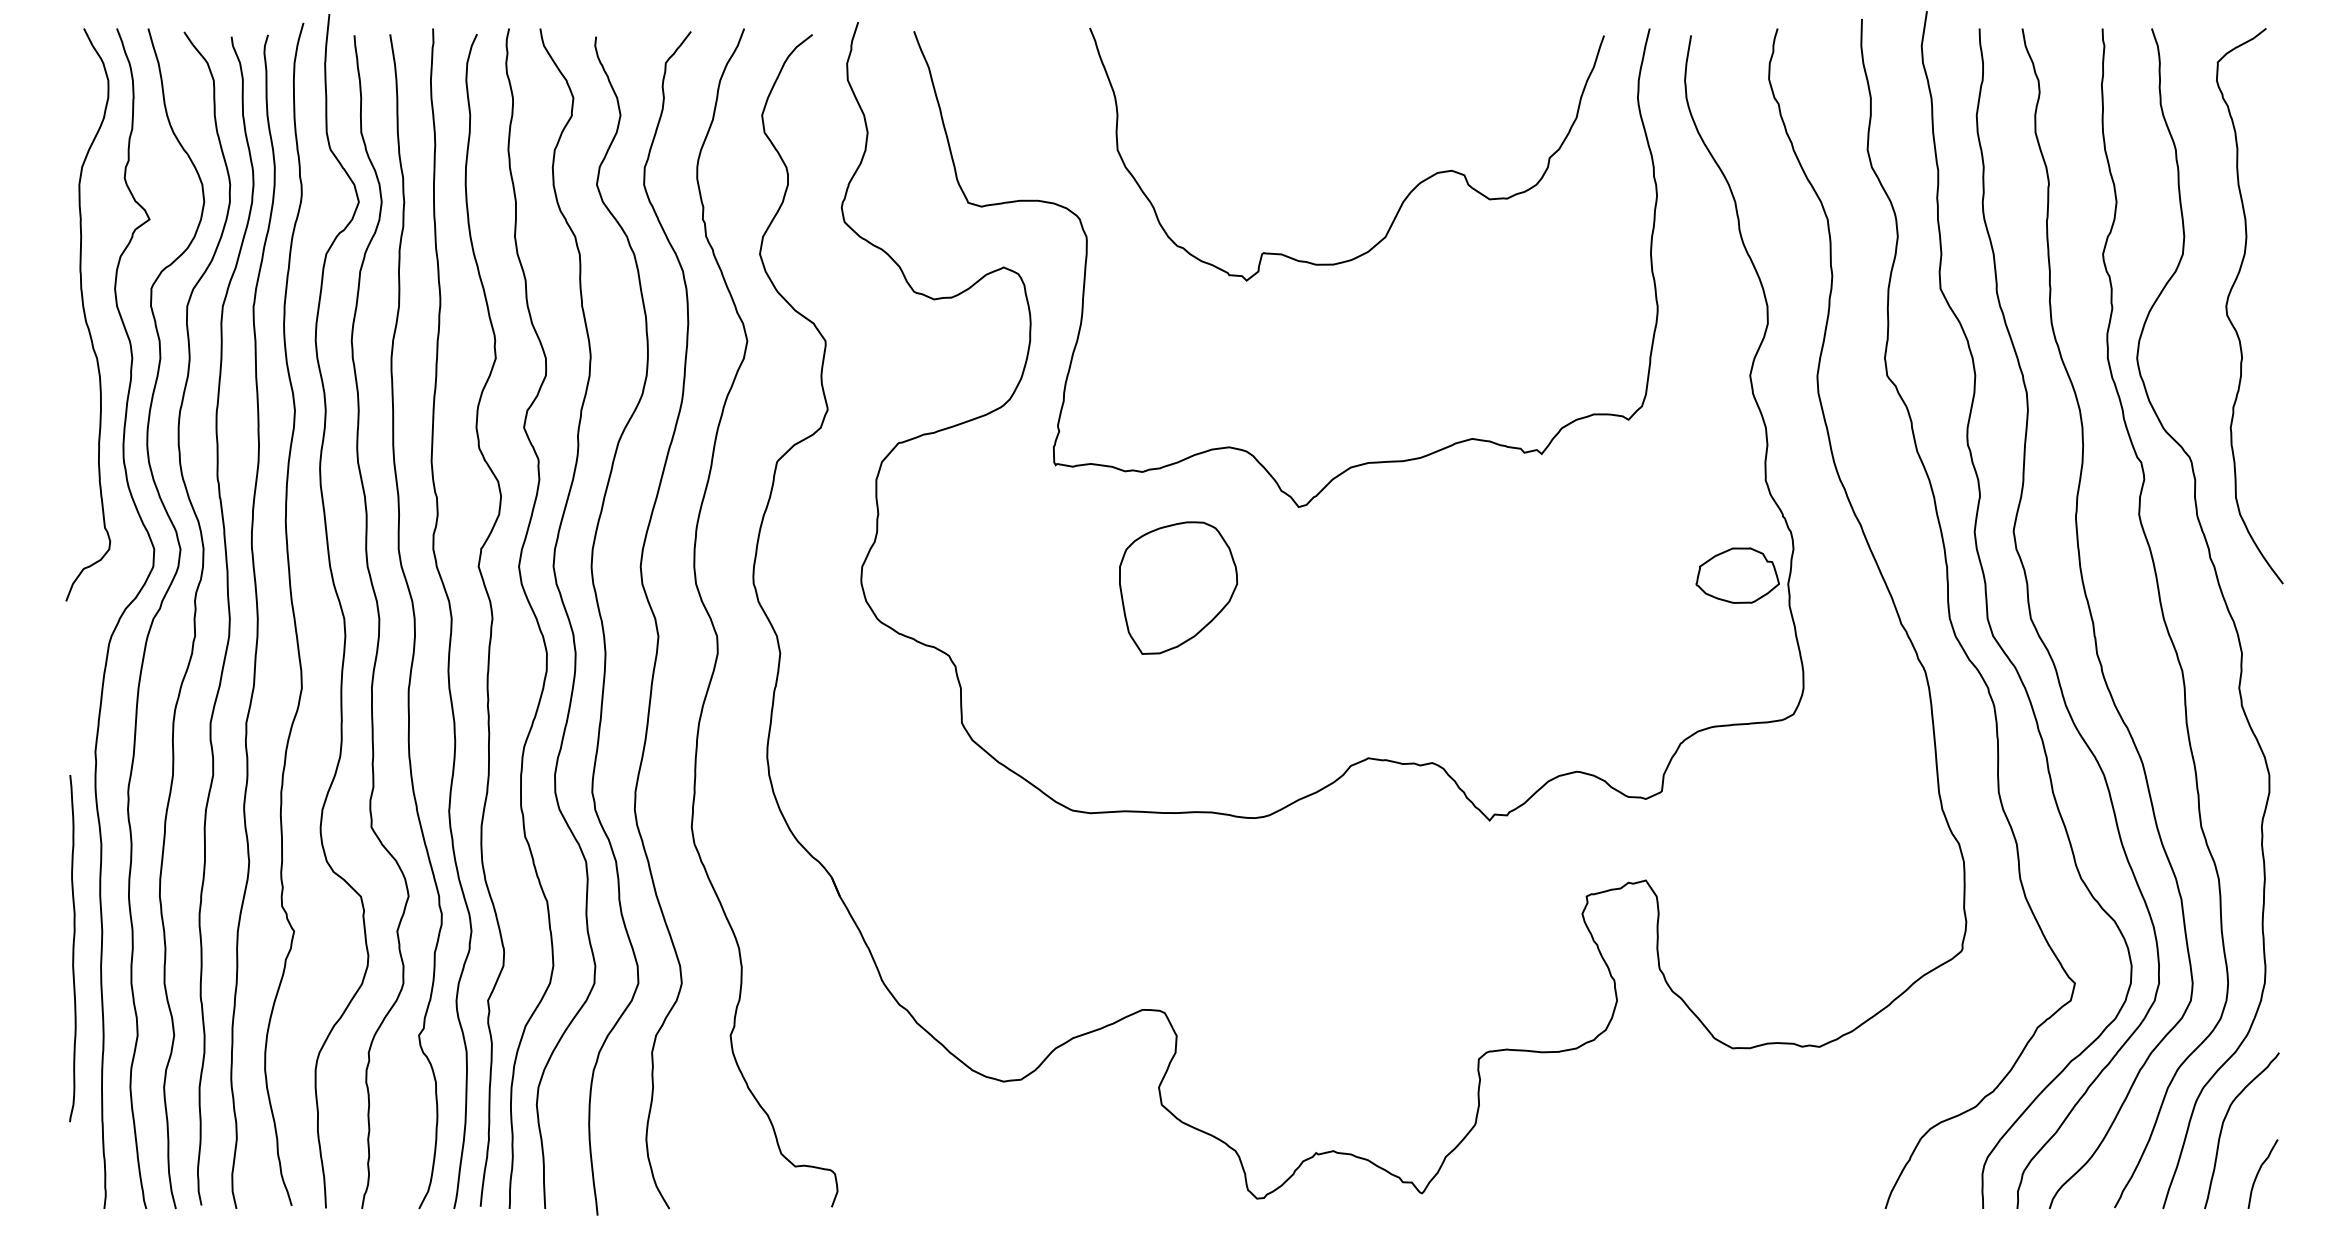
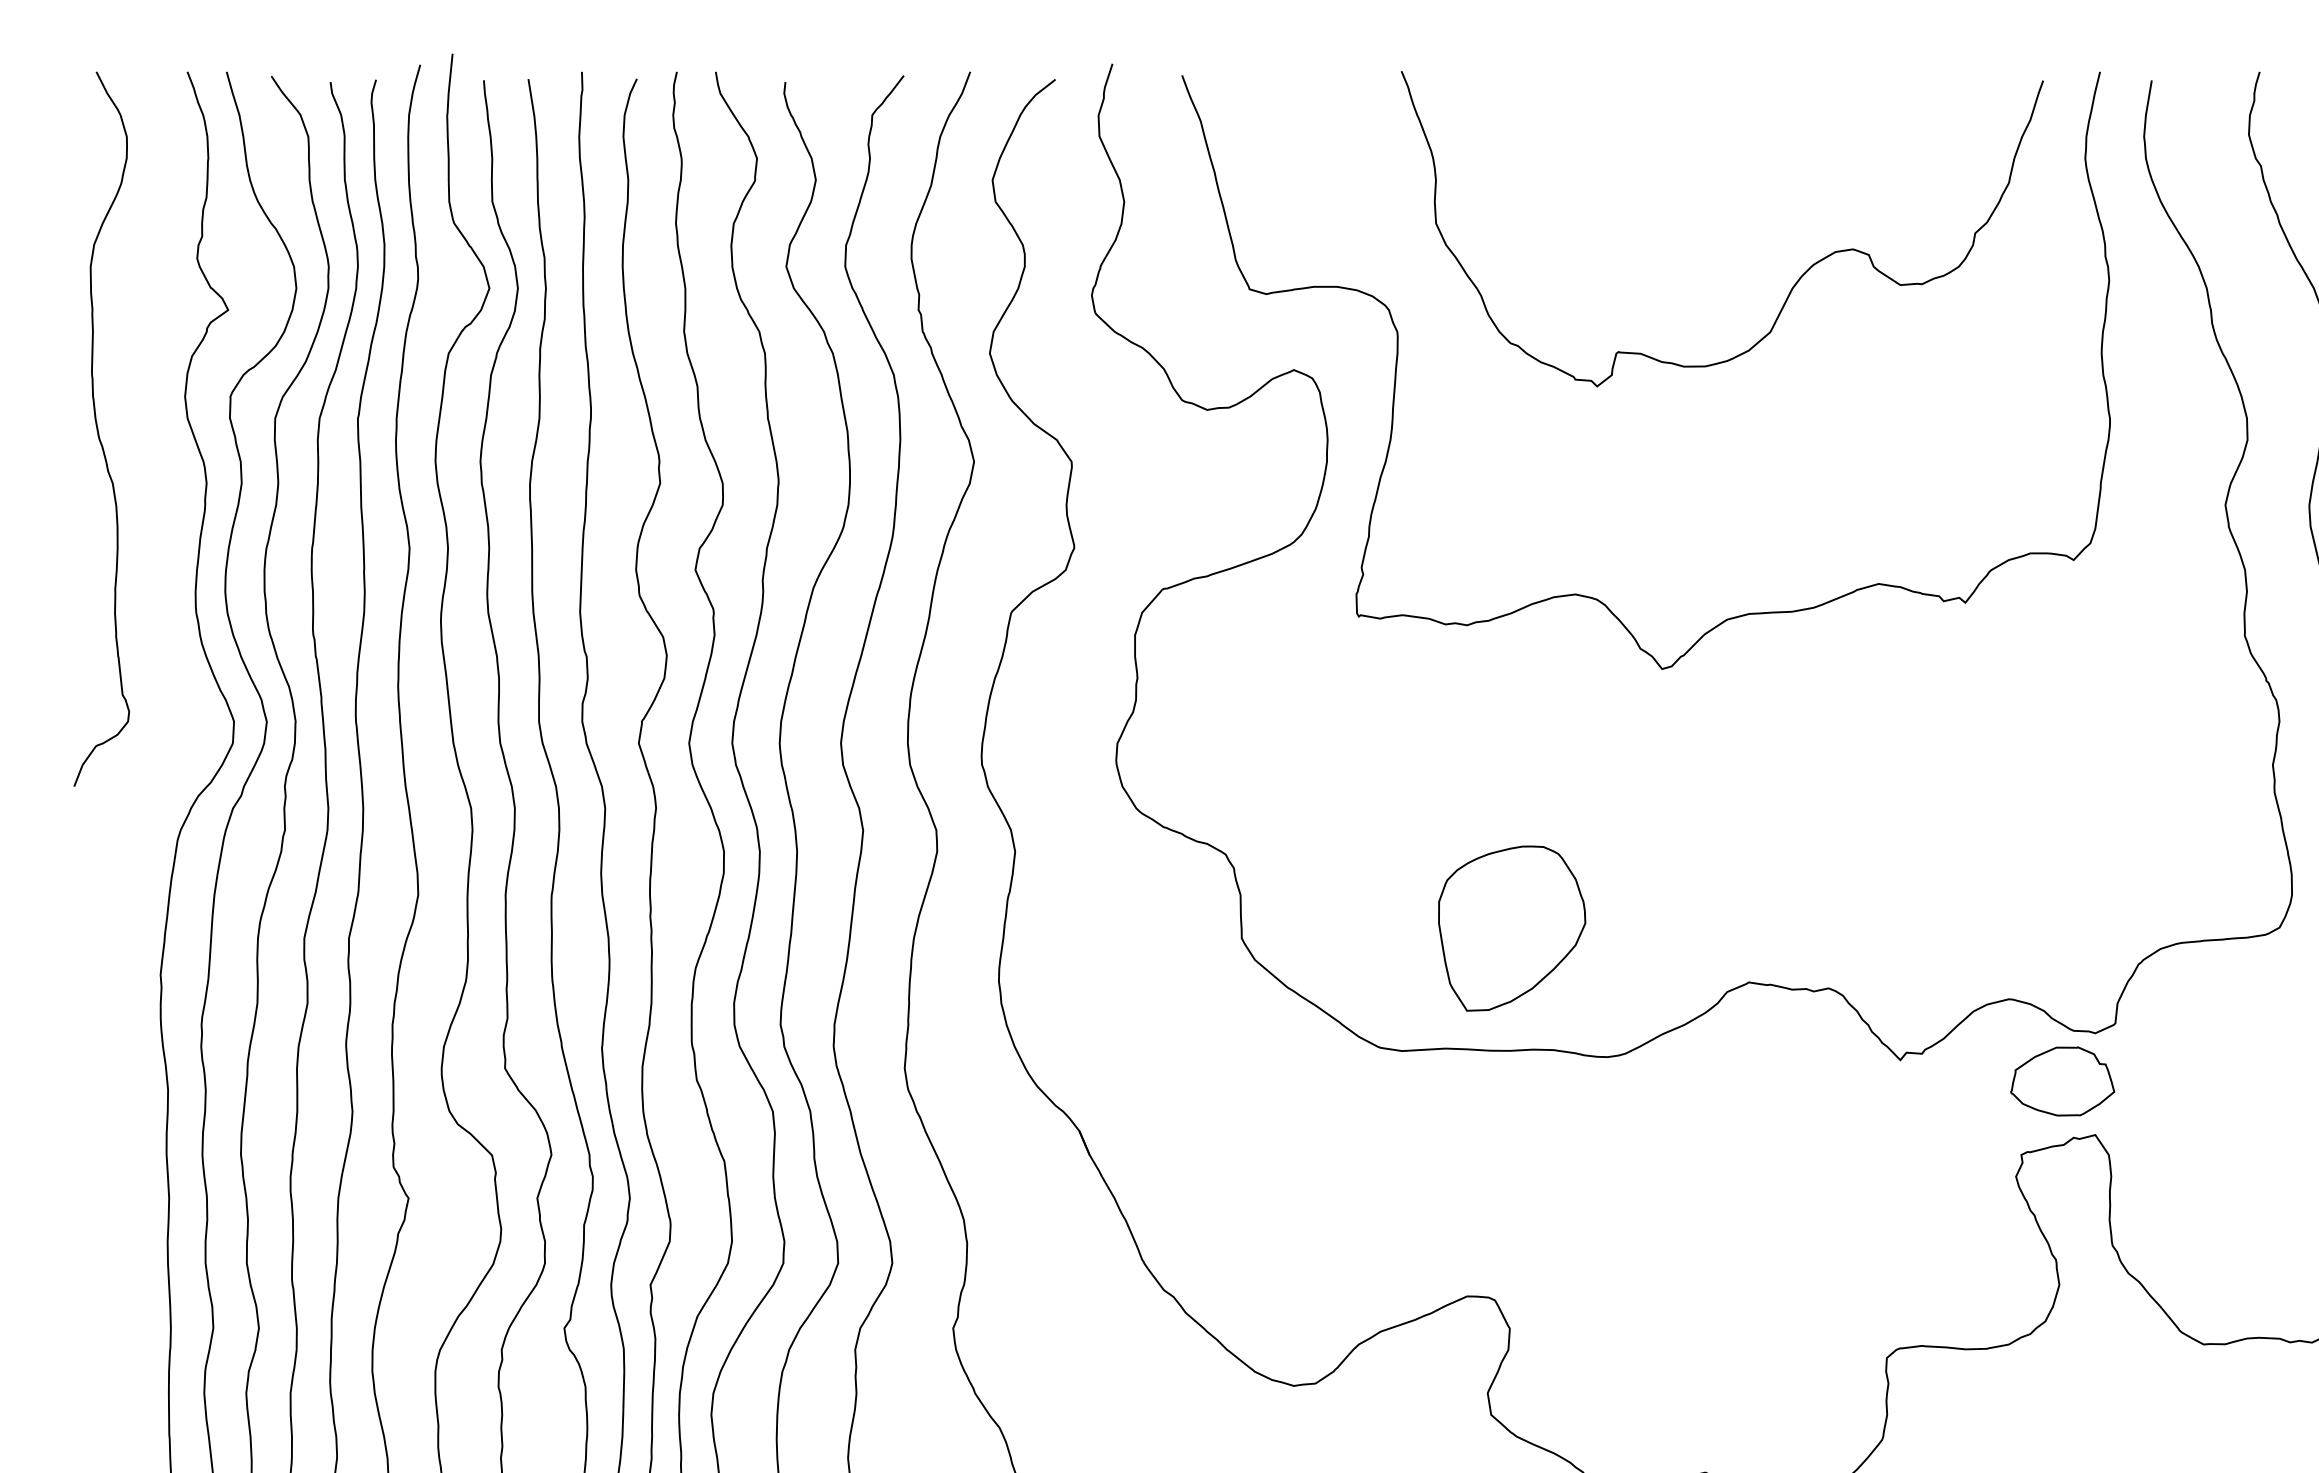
curve: (85, 314) -> (98, 428), moved
part: (1737, 575) -> (2062, 1081), moved
part: (1178, 587) -> (1512, 927), moved
curve: (72, 948) -> (132, 1219), removed

